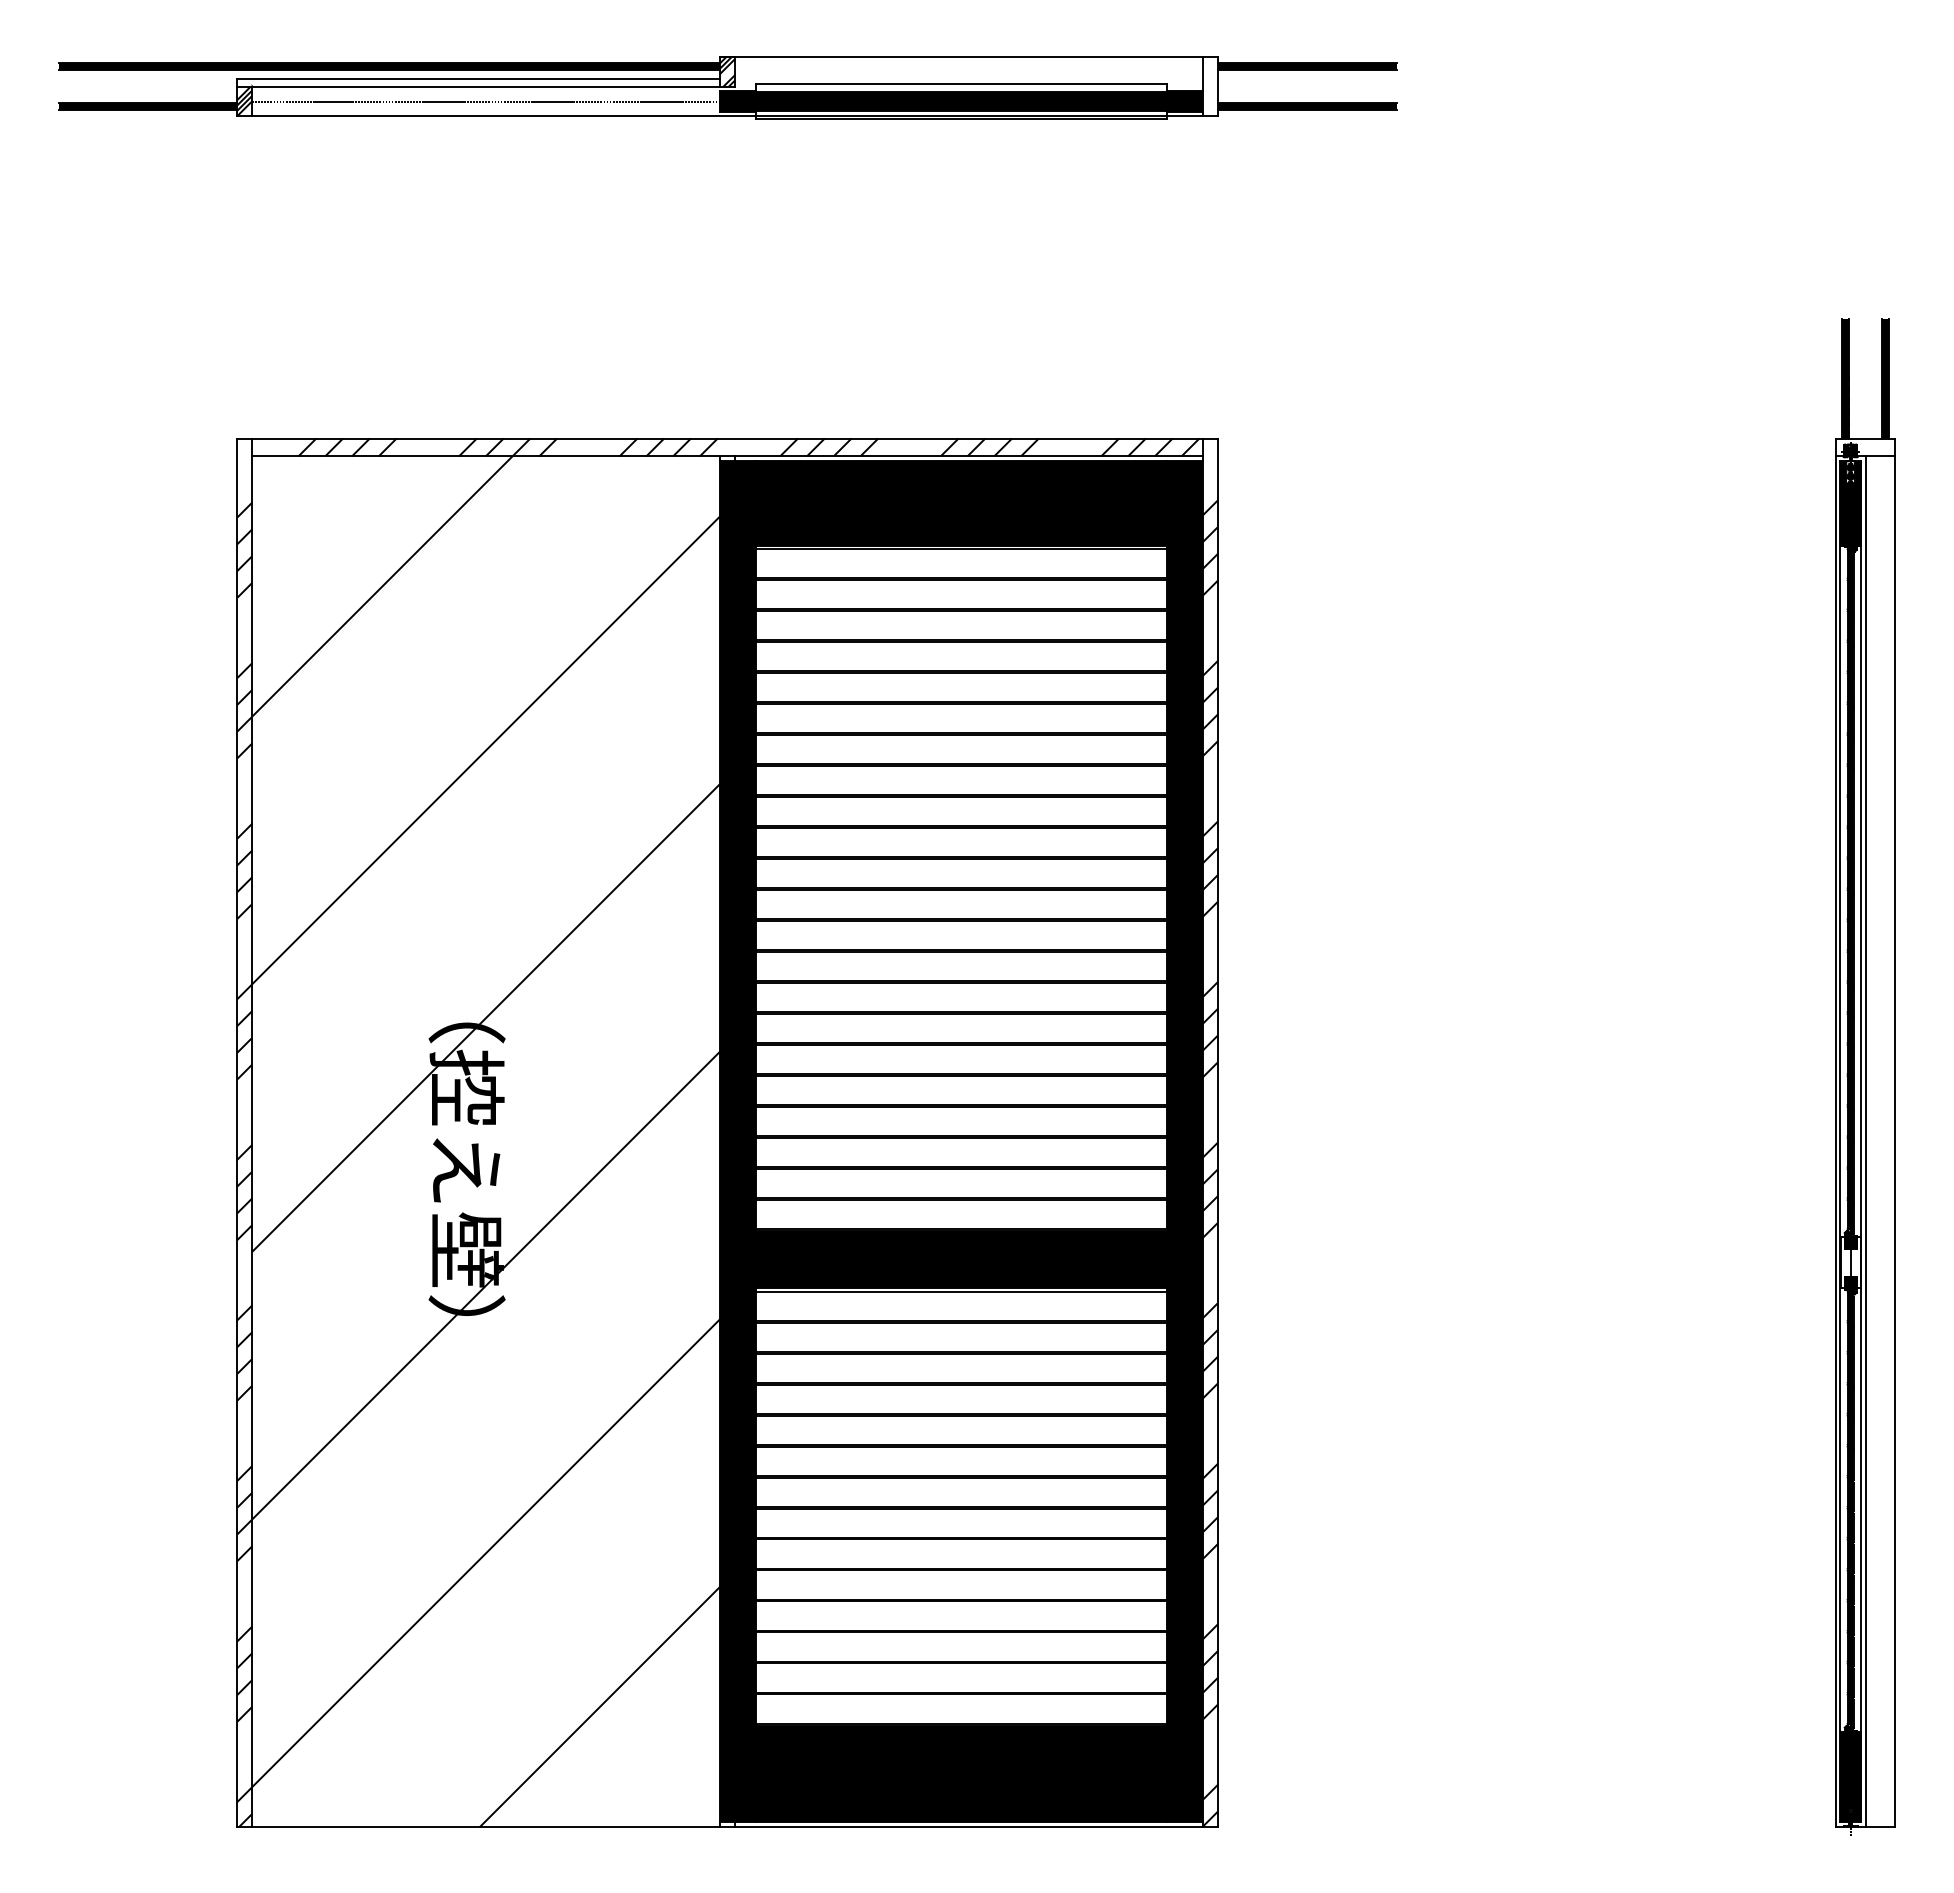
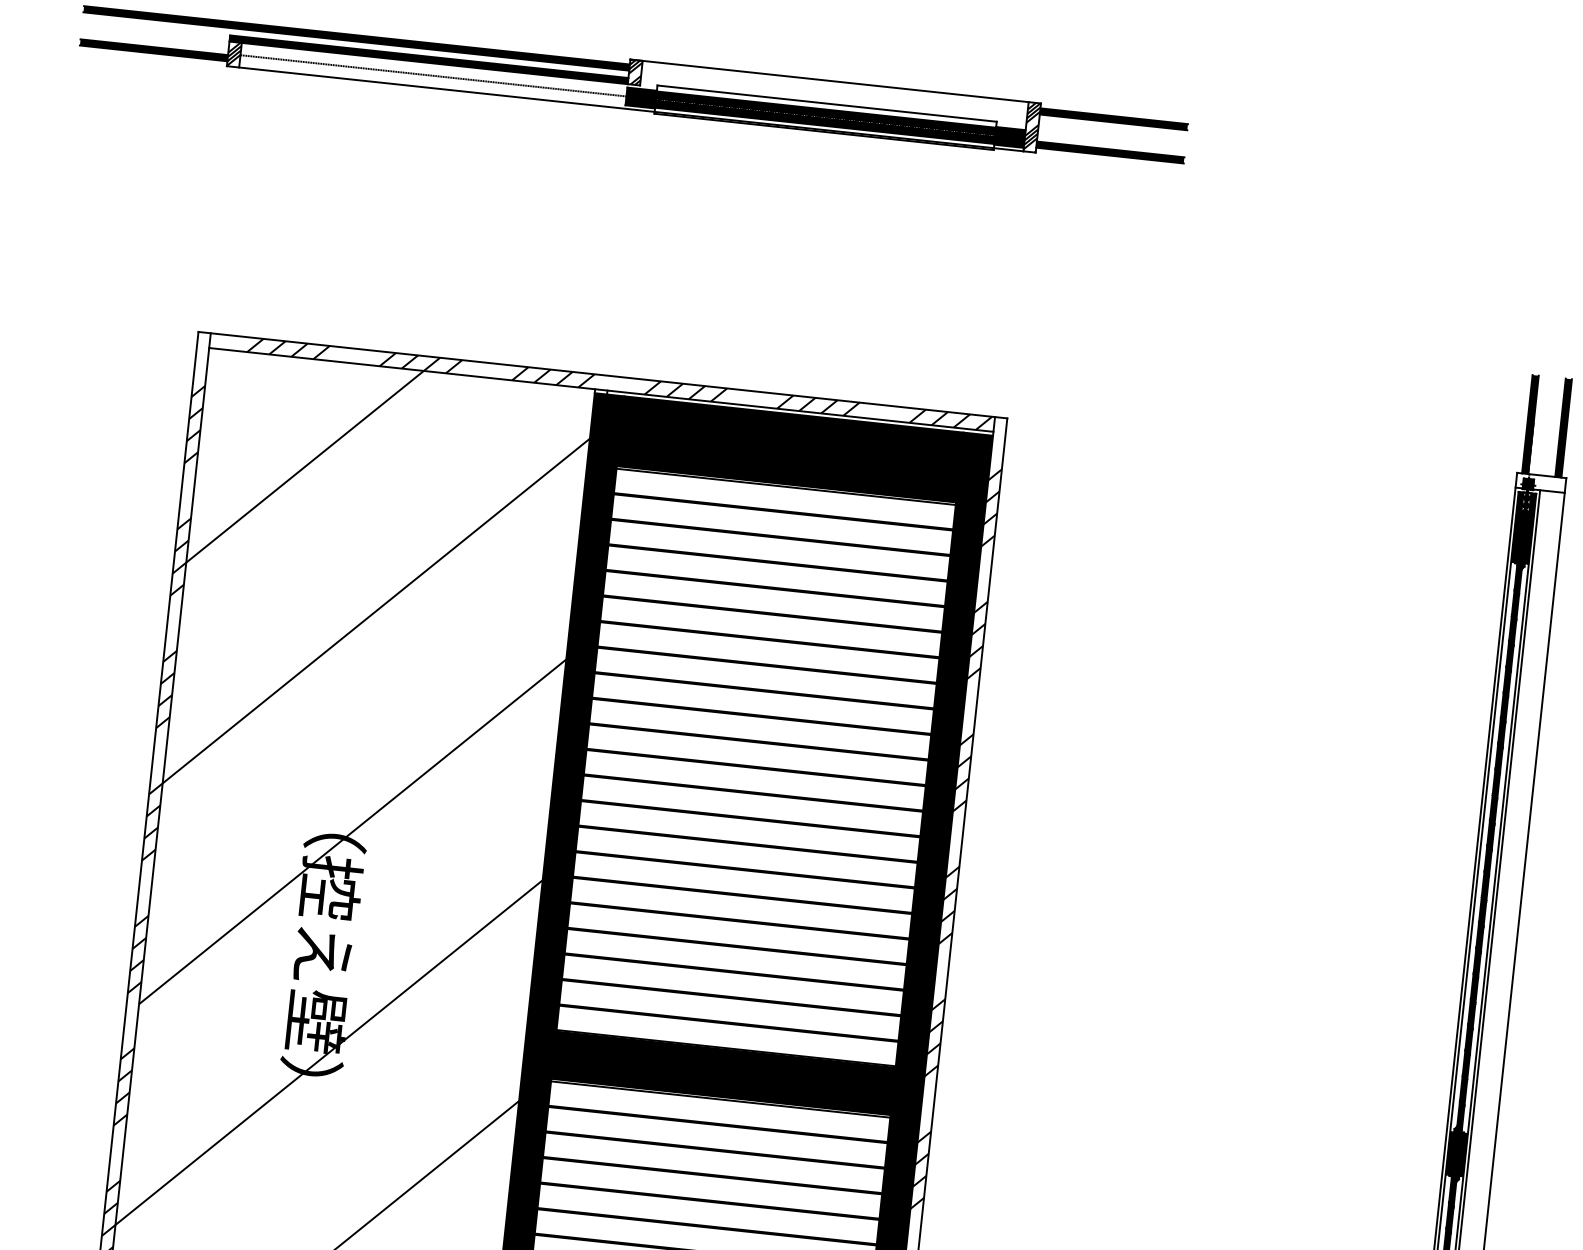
fill: (478, 82) -> (428, 59), added
hatch: (1209, 86) -> (1031, 127), added
fill: (1850, 1262) -> (1456, 1153), added

